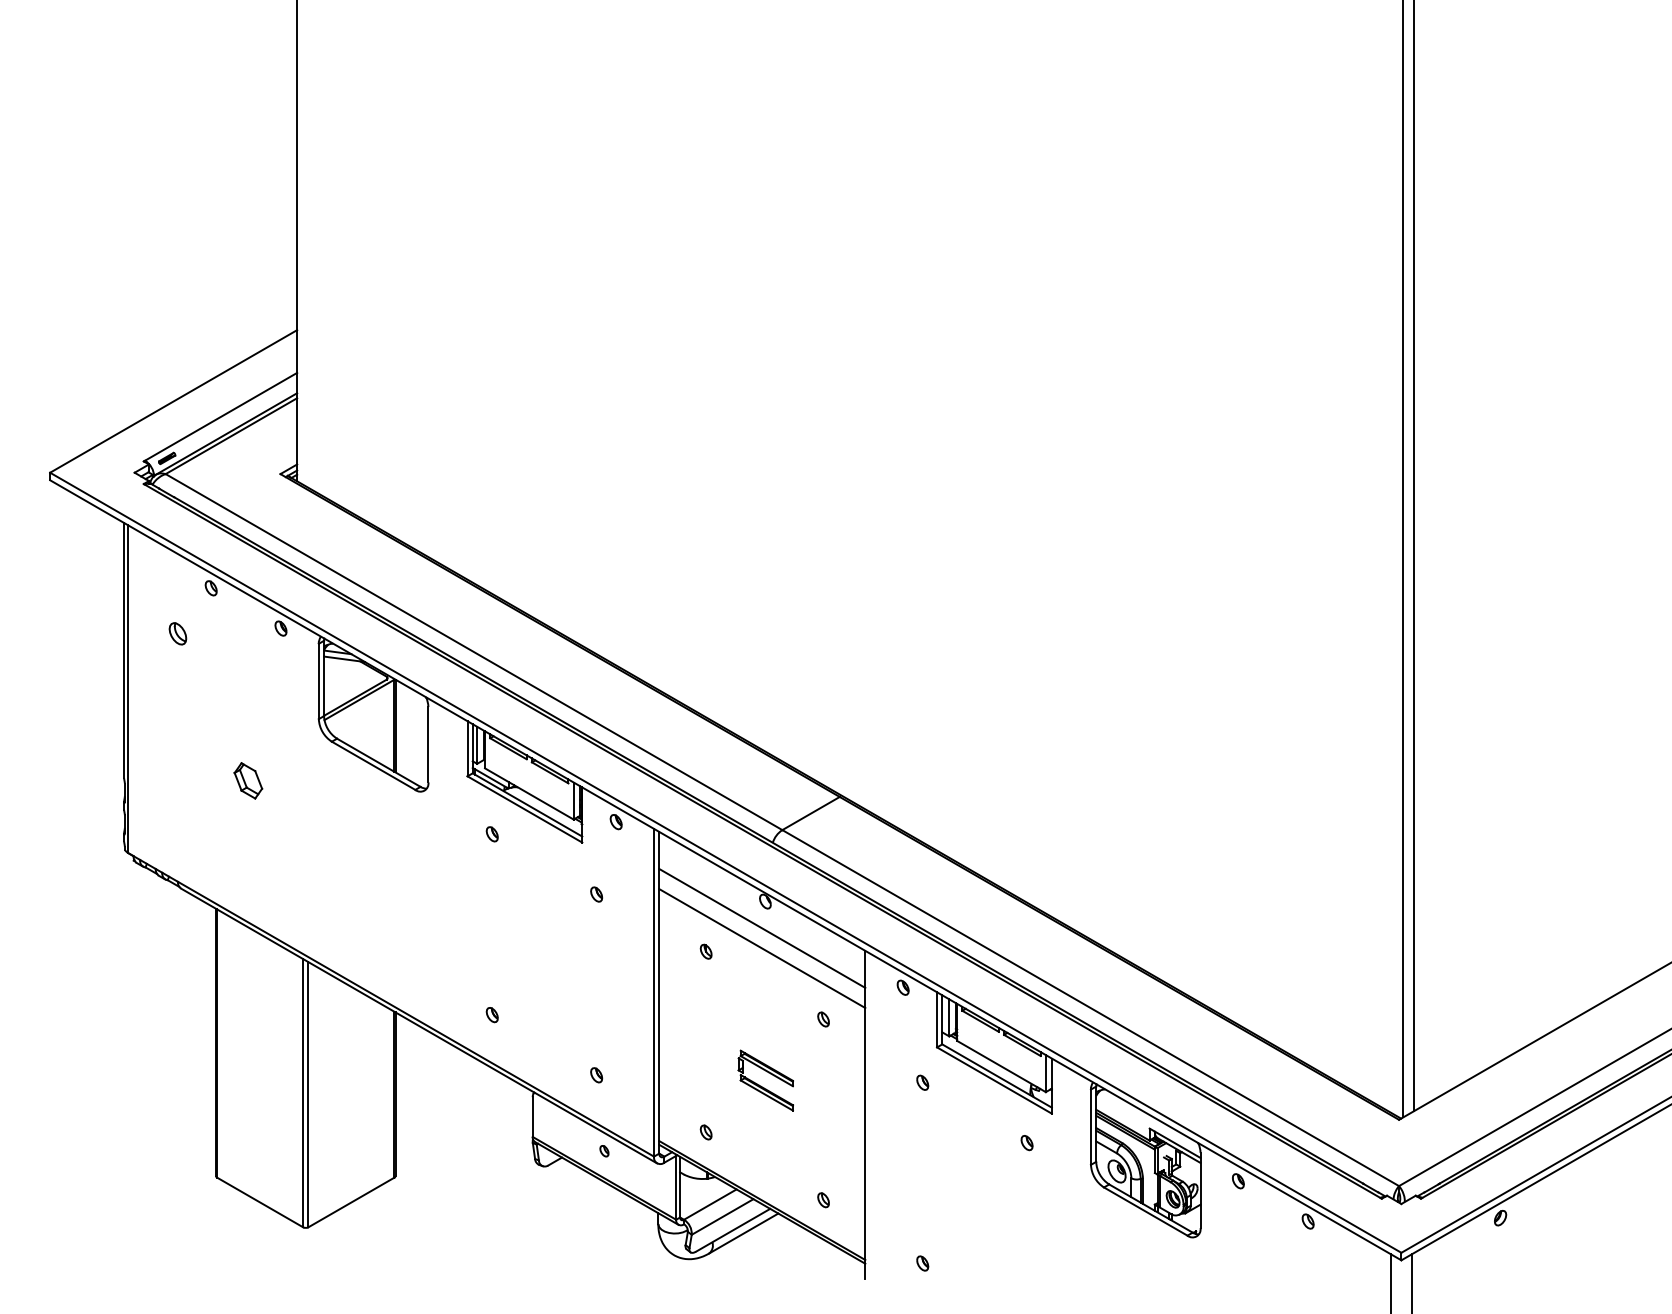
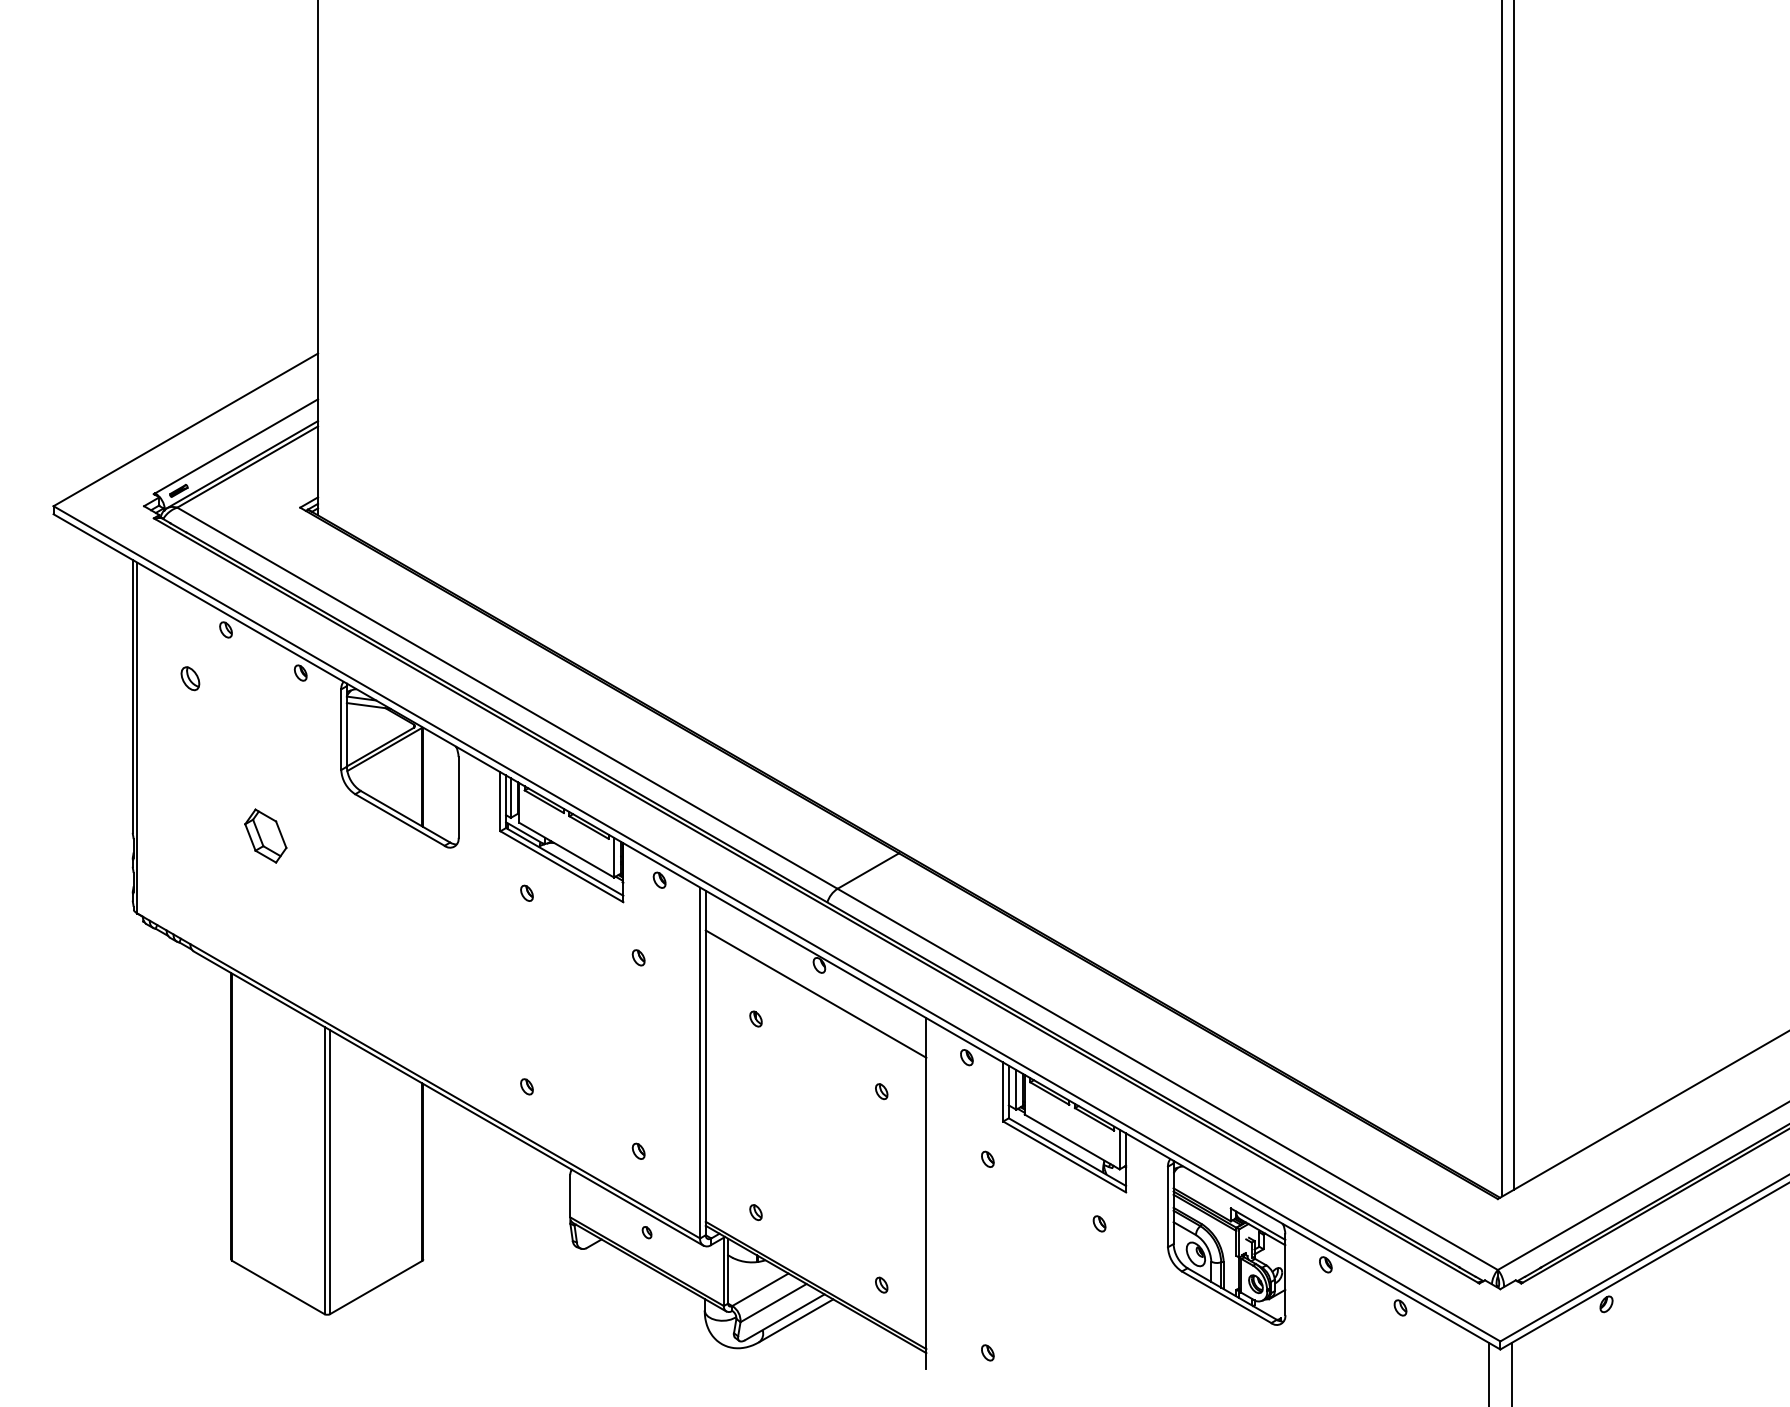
part: (248, 780) -> (265, 835), size x1.4
line: (762, 948) -> (816, 1015), removed
part: (761, 1085) -> (815, 1162), removed

